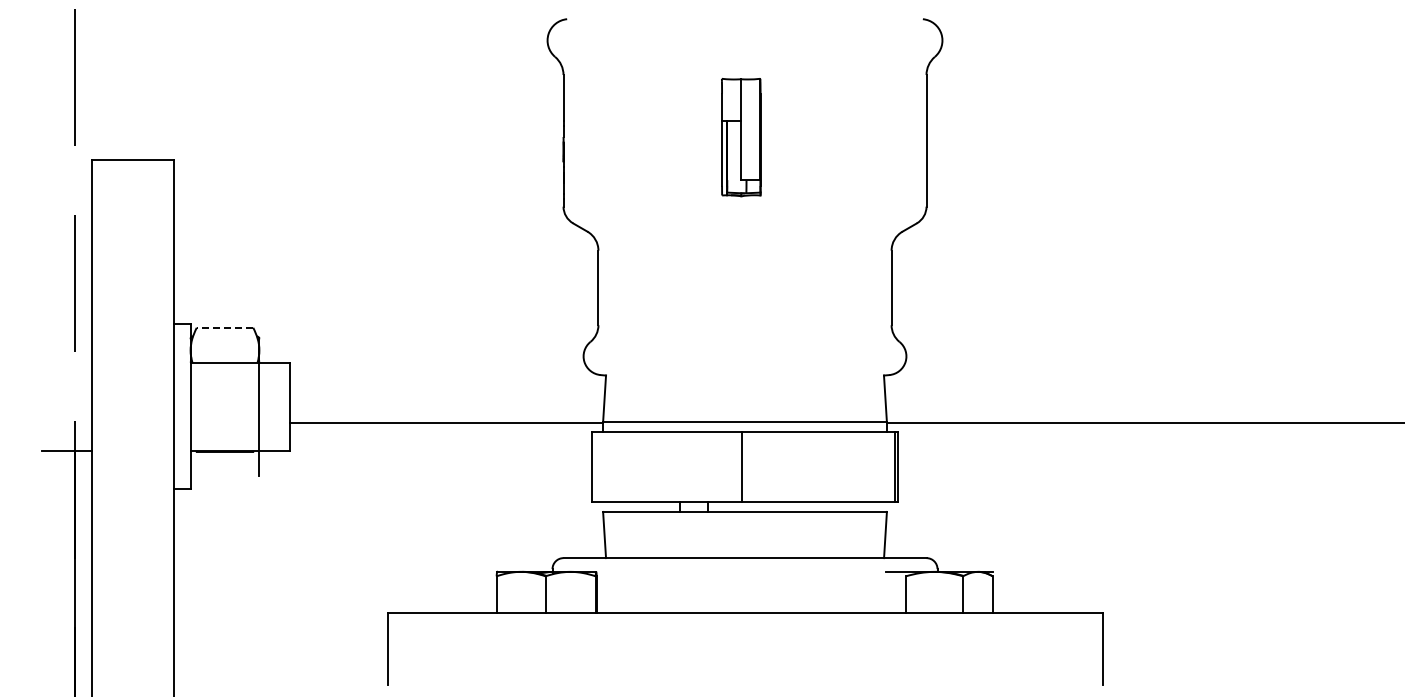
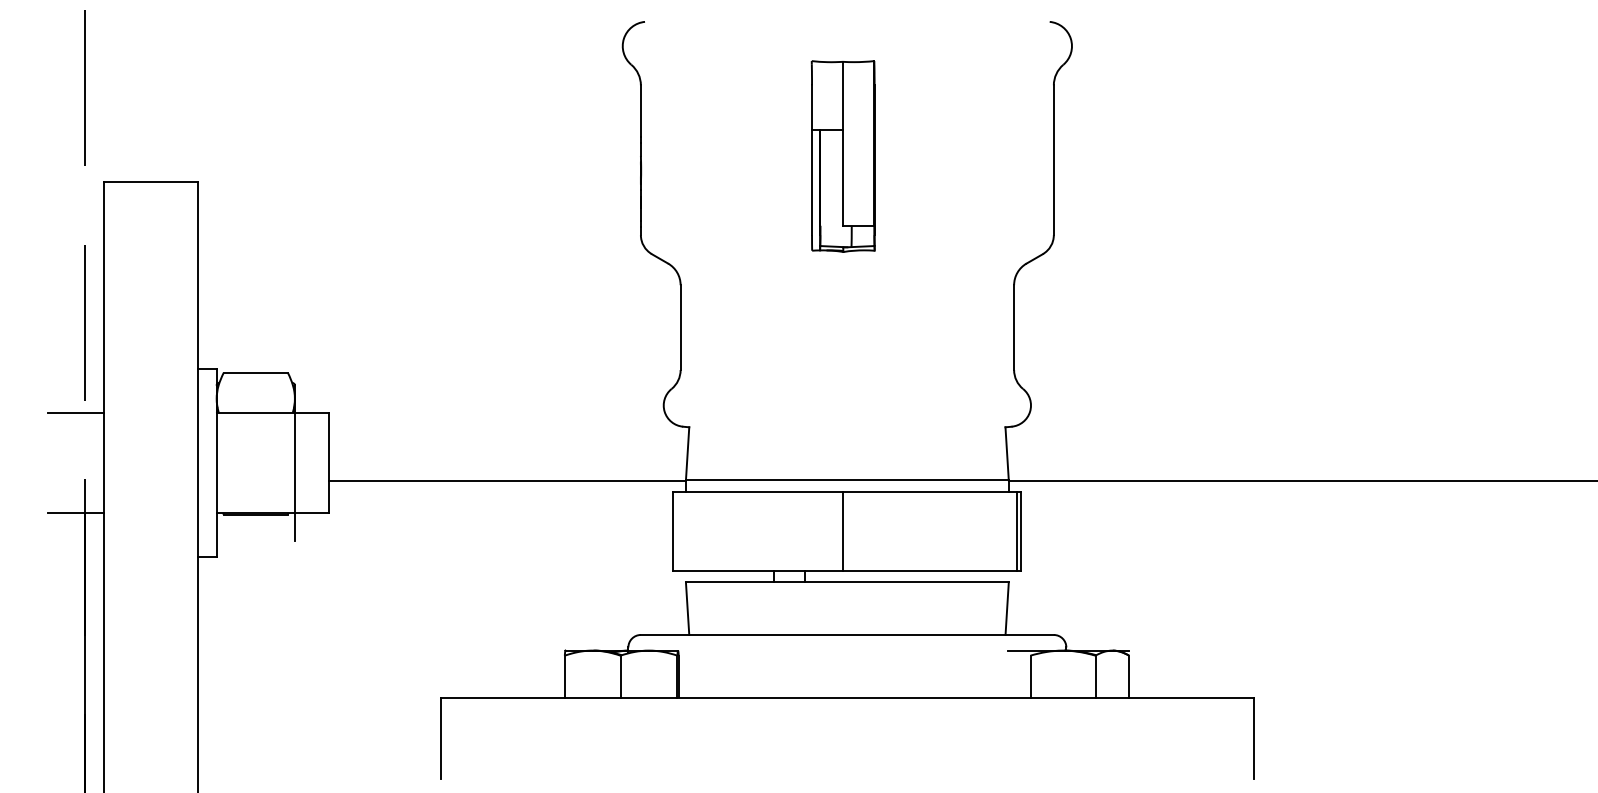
part: (740, 137) -> (842, 156), size x1.43
line: (224, 327) -> (255, 372), dashed -> solid
line: (66, 362) -> (75, 412), added

